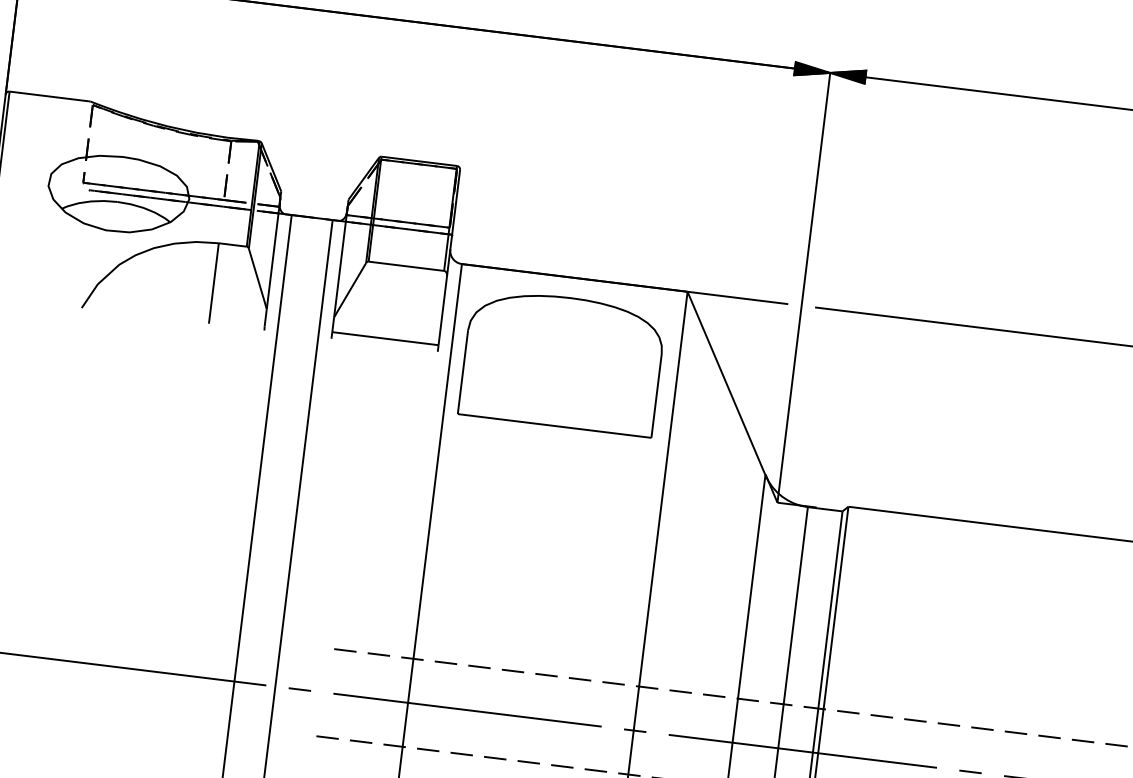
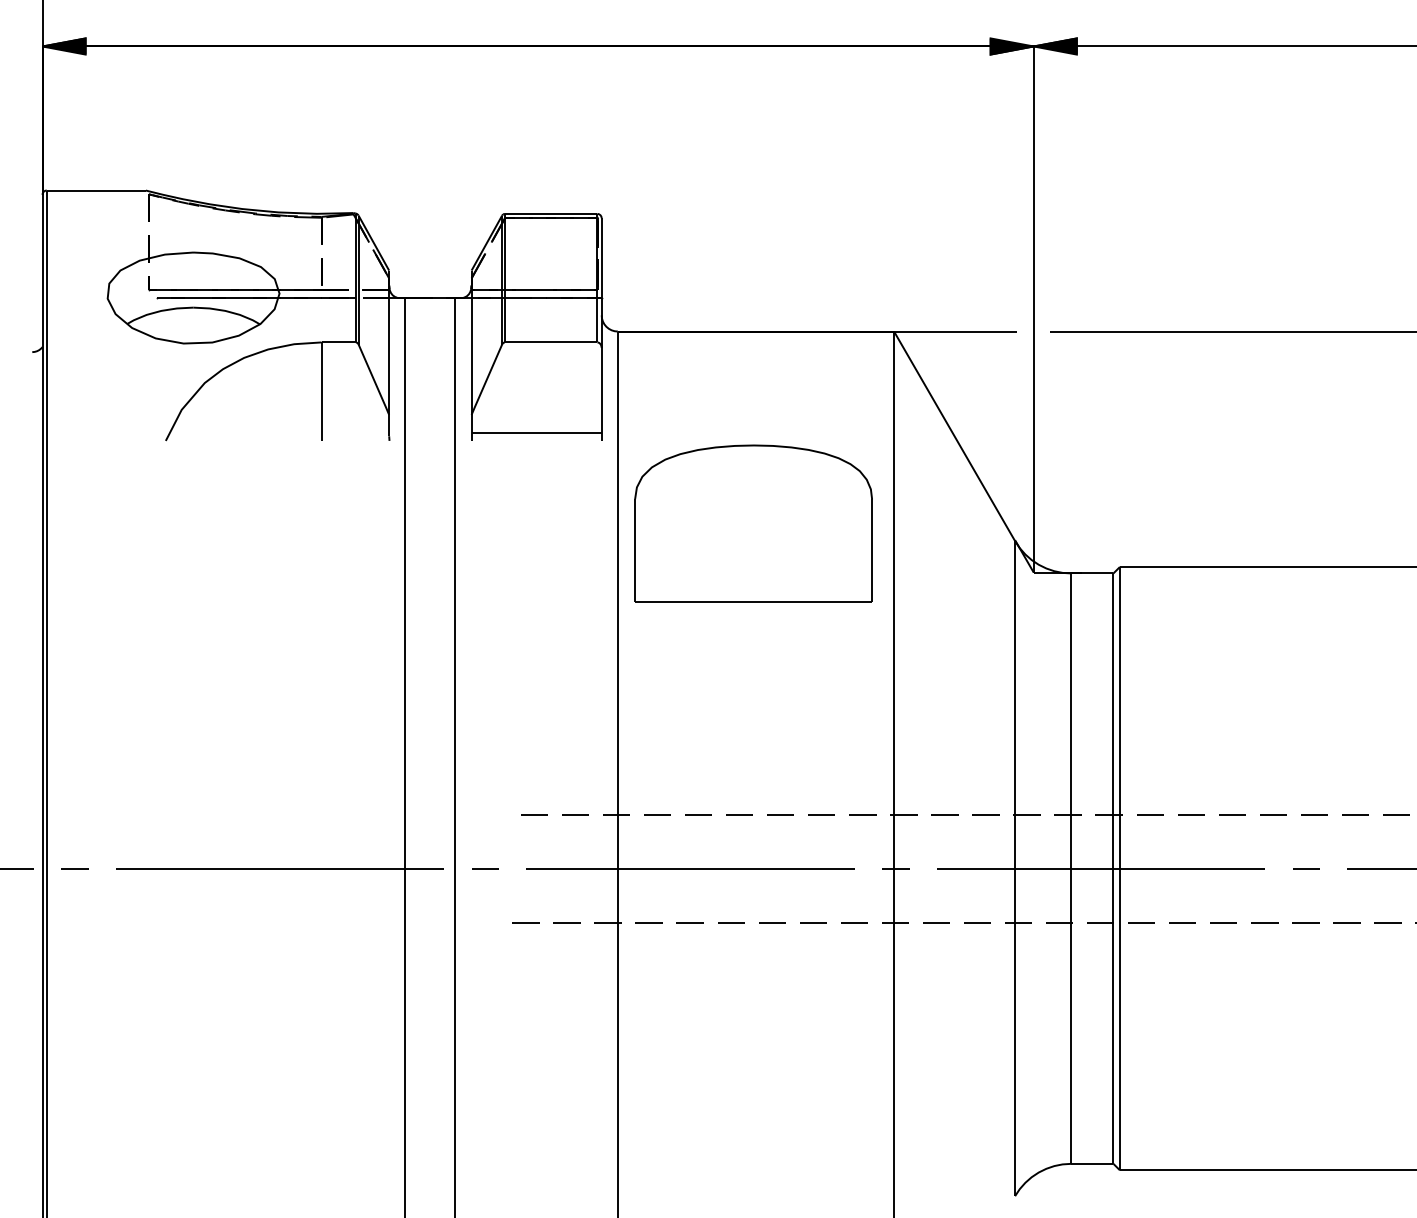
part: (562, 361) -> (753, 523), moved

